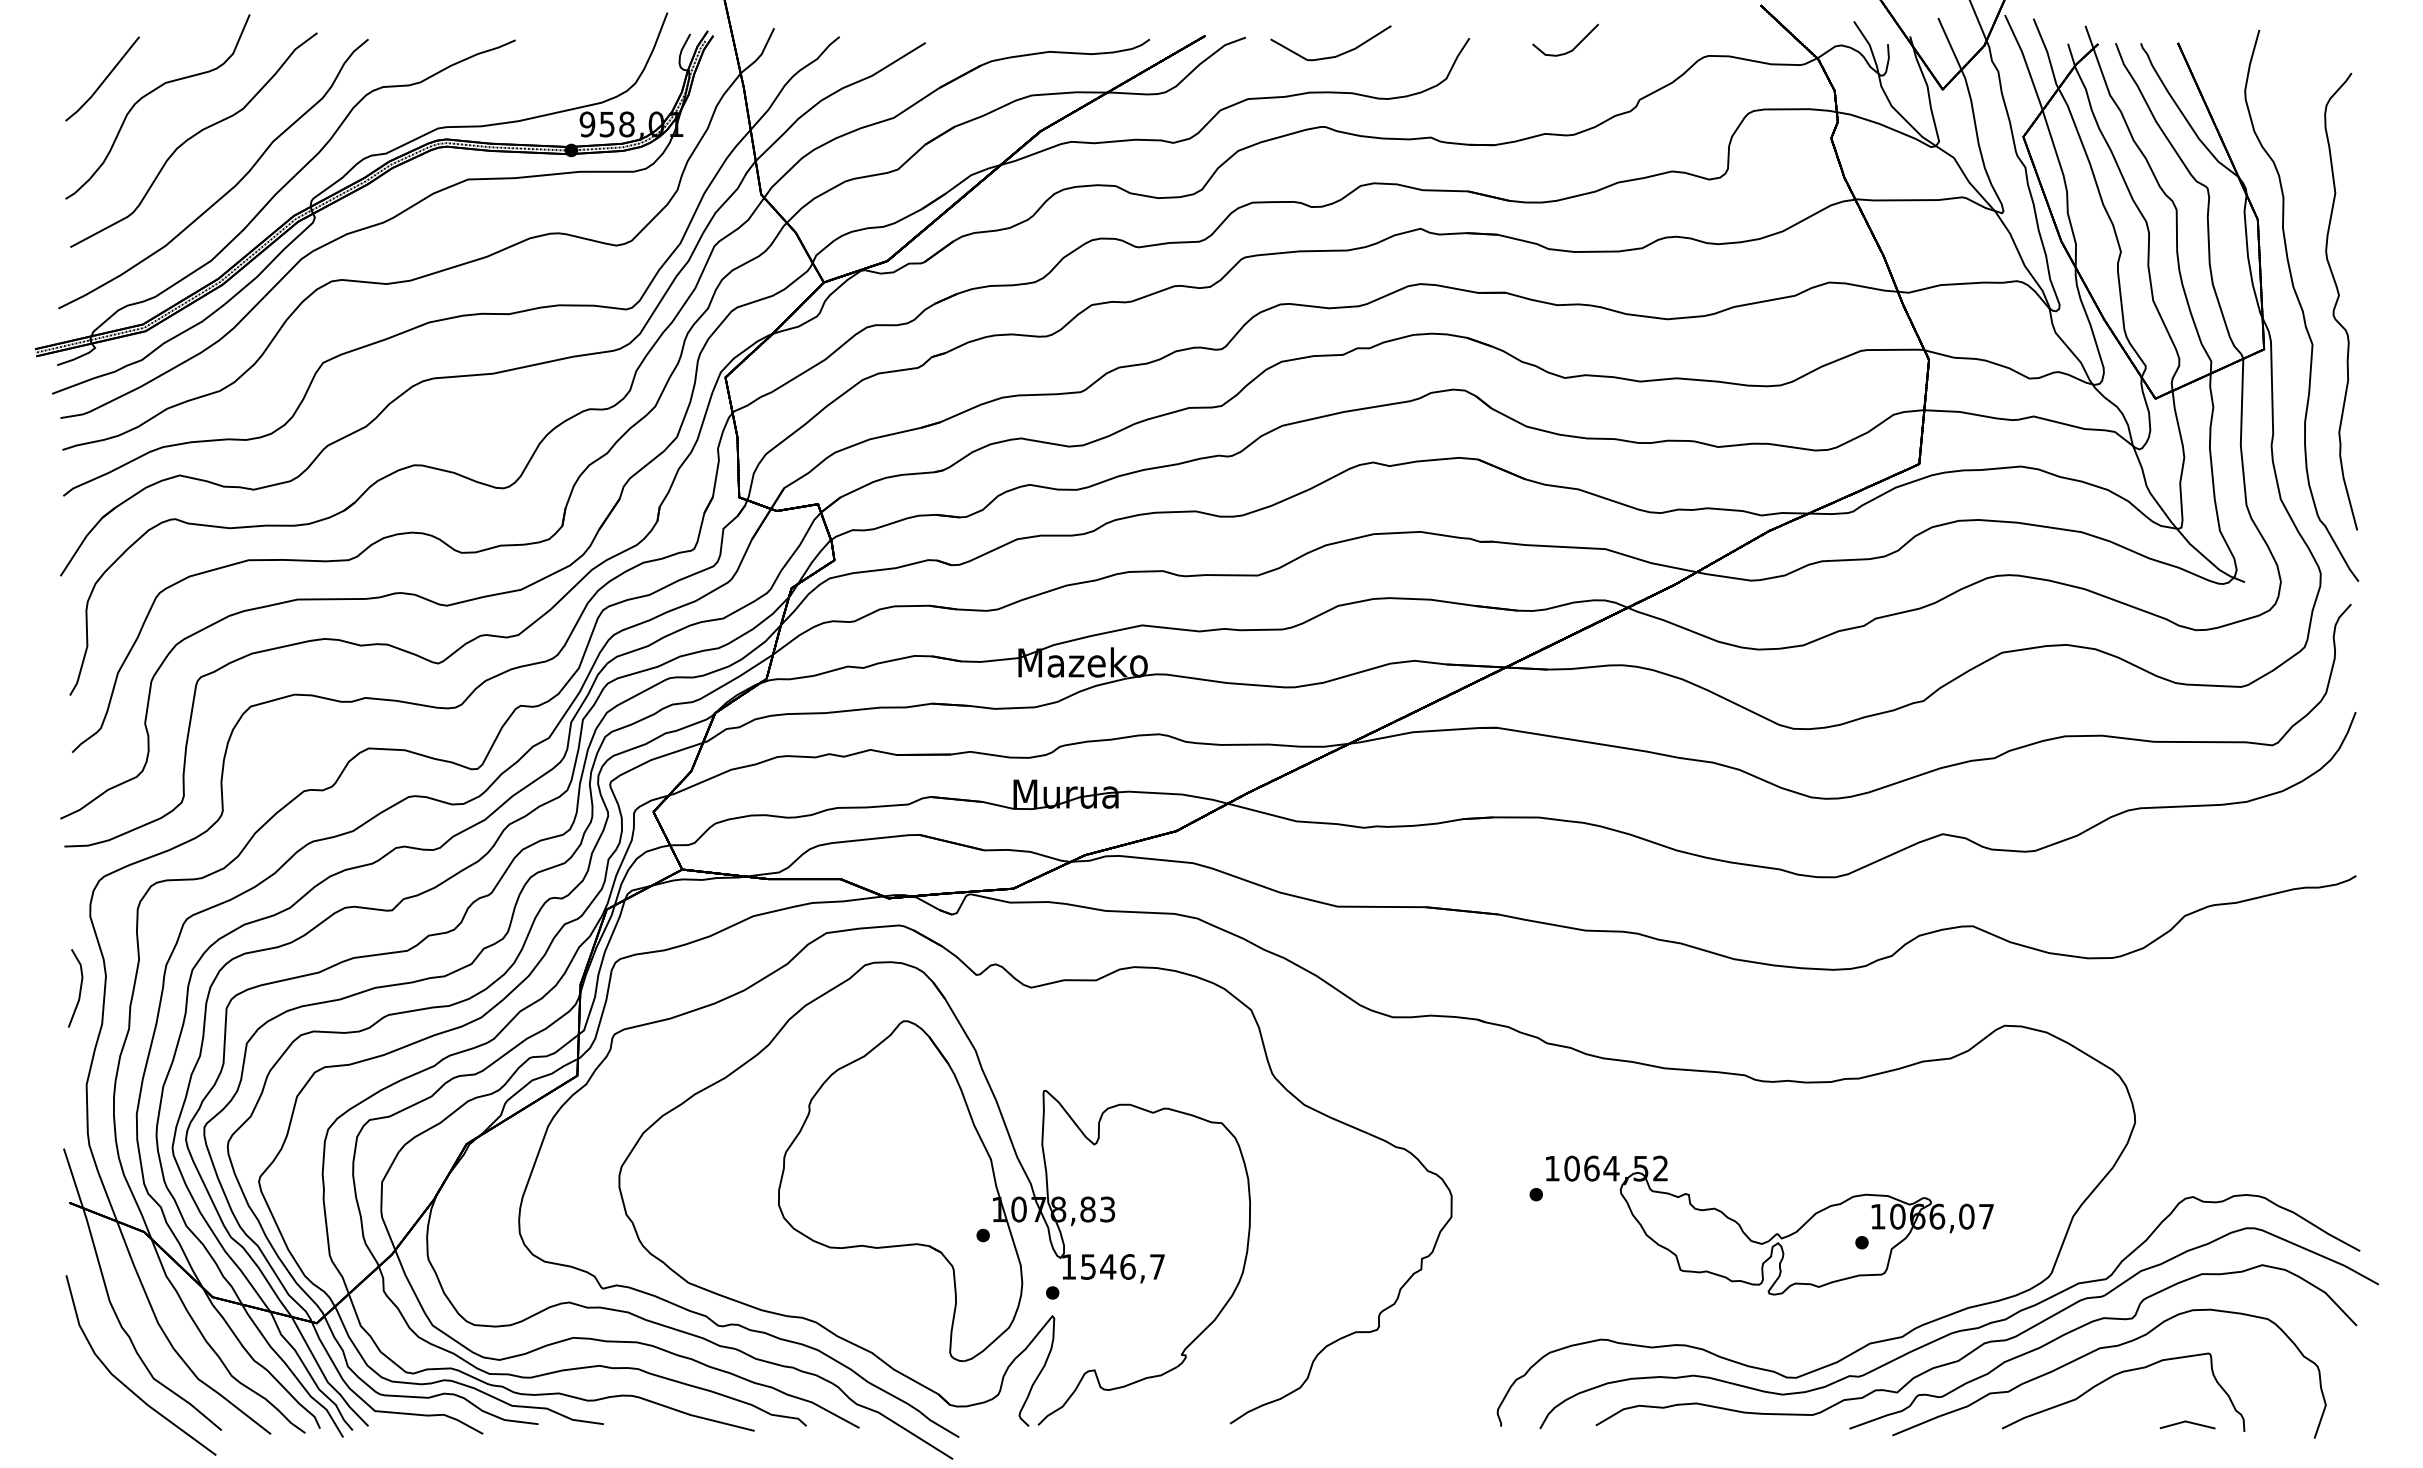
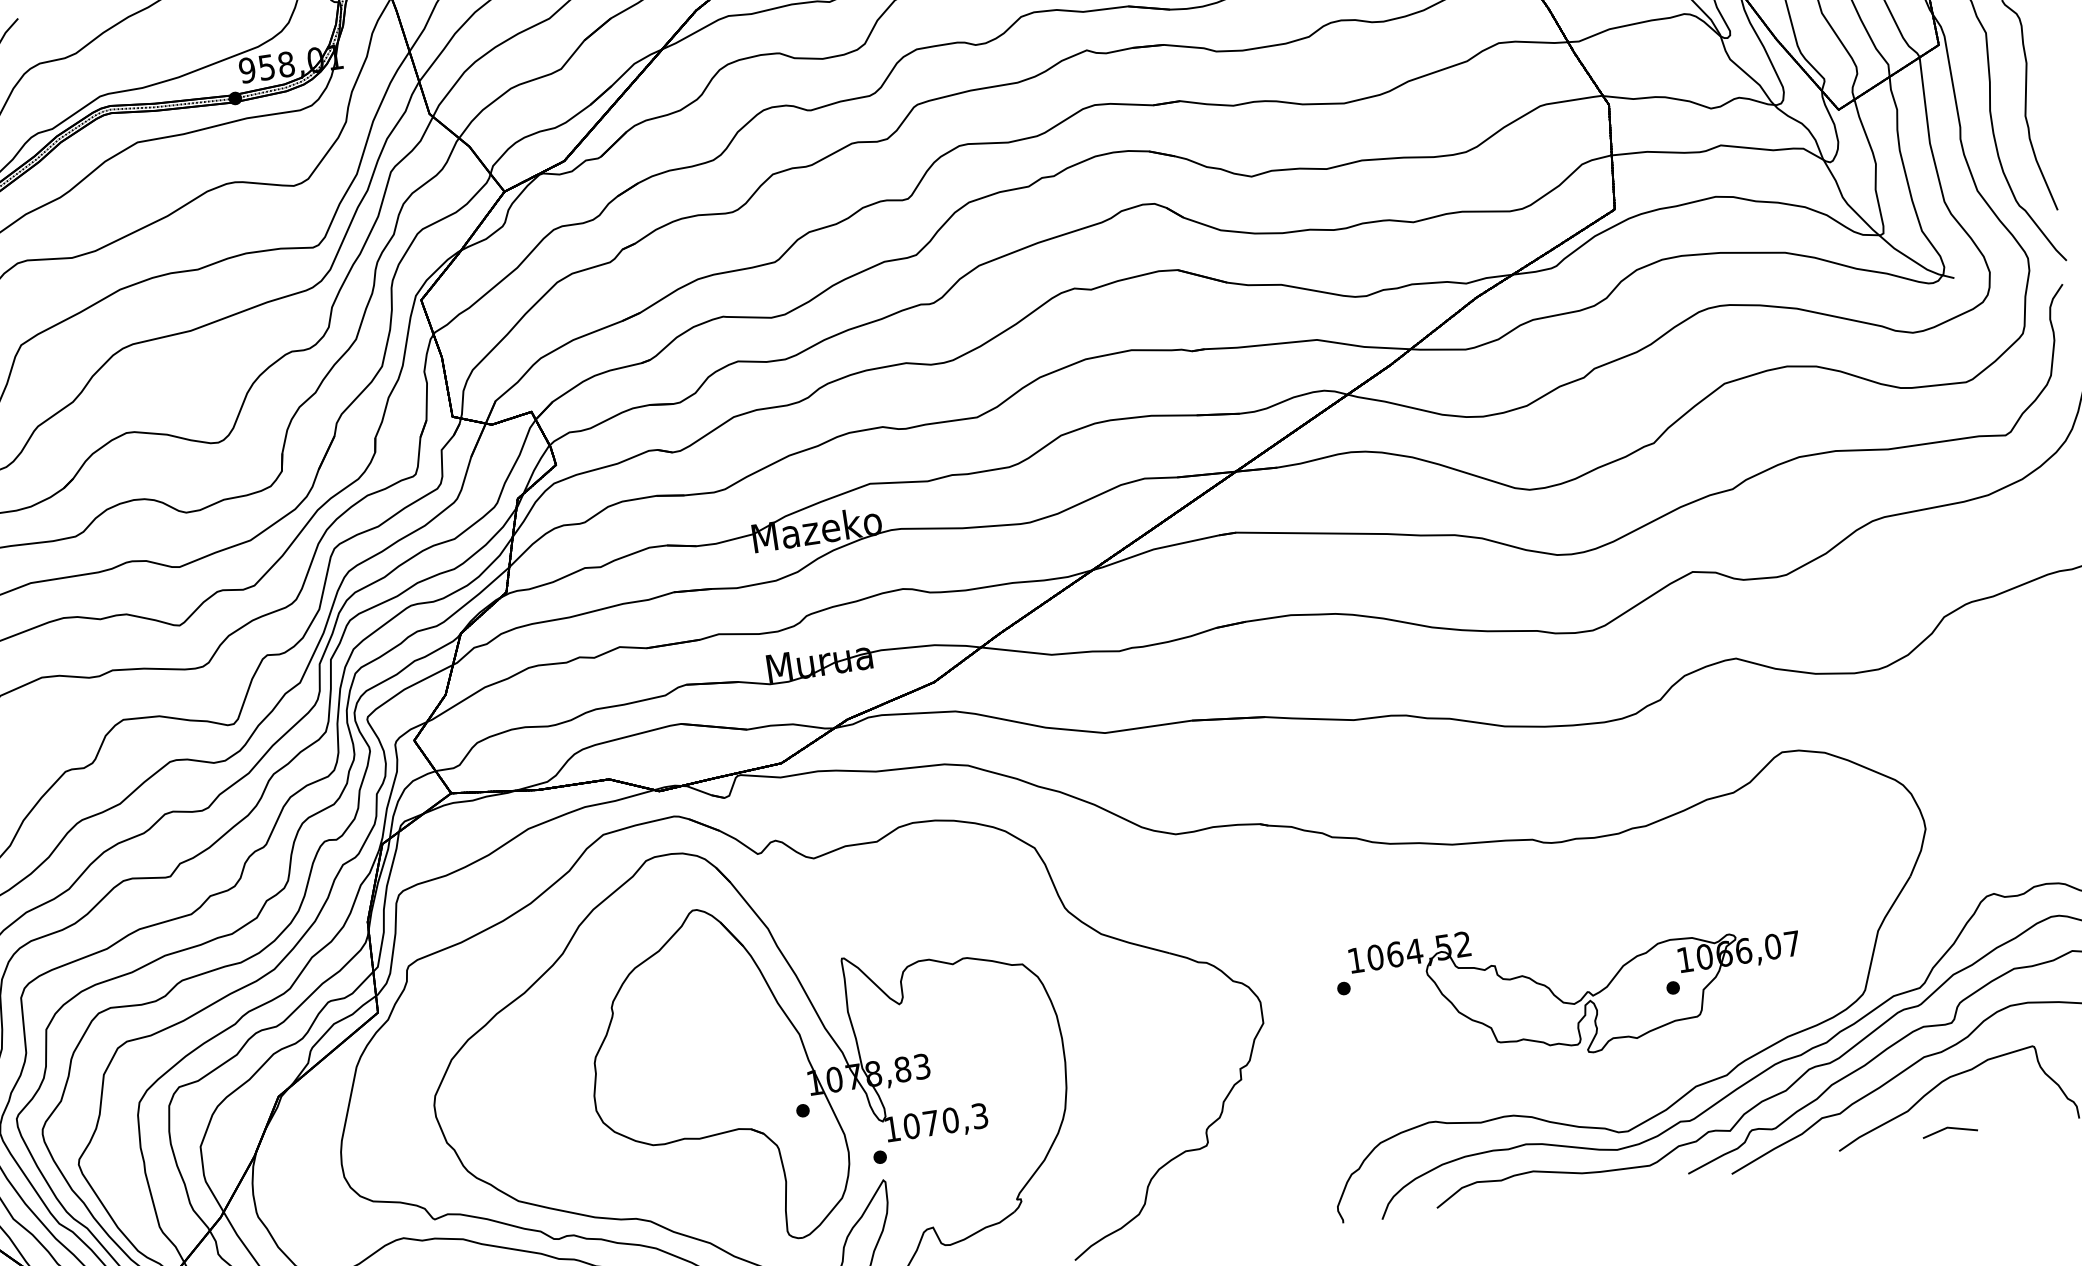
text: (1122, 1266) -> (945, 1120), 1546,7 -> 1070,3
line: (2188, 1423) -> (1950, 1129), moved

